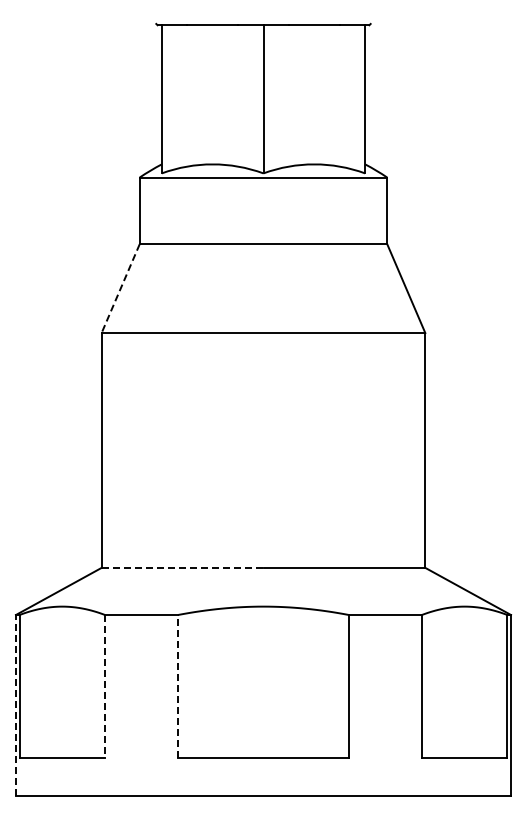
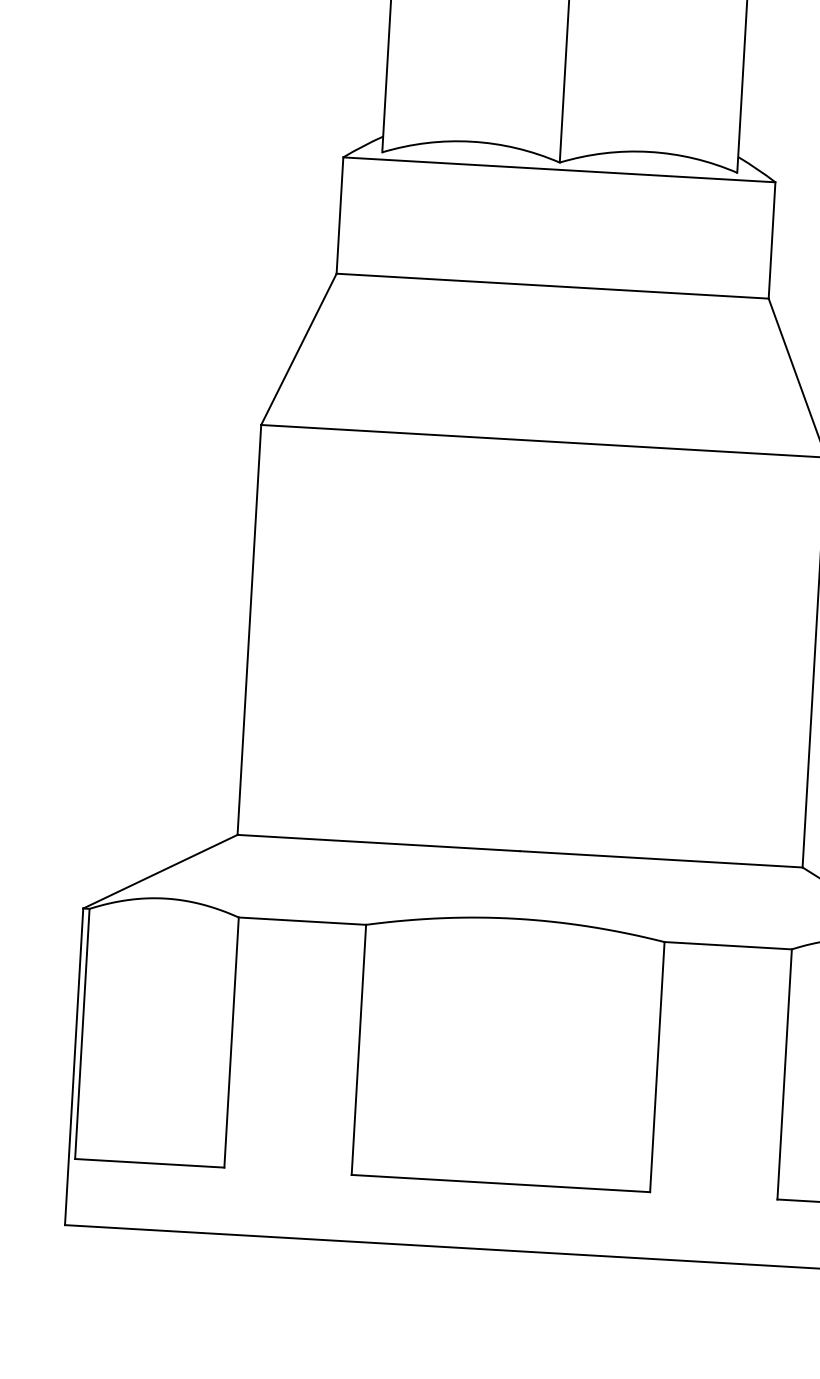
line: (120, 289) -> (298, 350), dashed -> solid
line: (182, 567) -> (378, 842), dashed -> solid
line: (105, 686) -> (232, 1042), dashed -> solid
line: (178, 686) -> (359, 1049), dashed -> solid
line: (15, 705) -> (73, 1066), dashed -> solid

